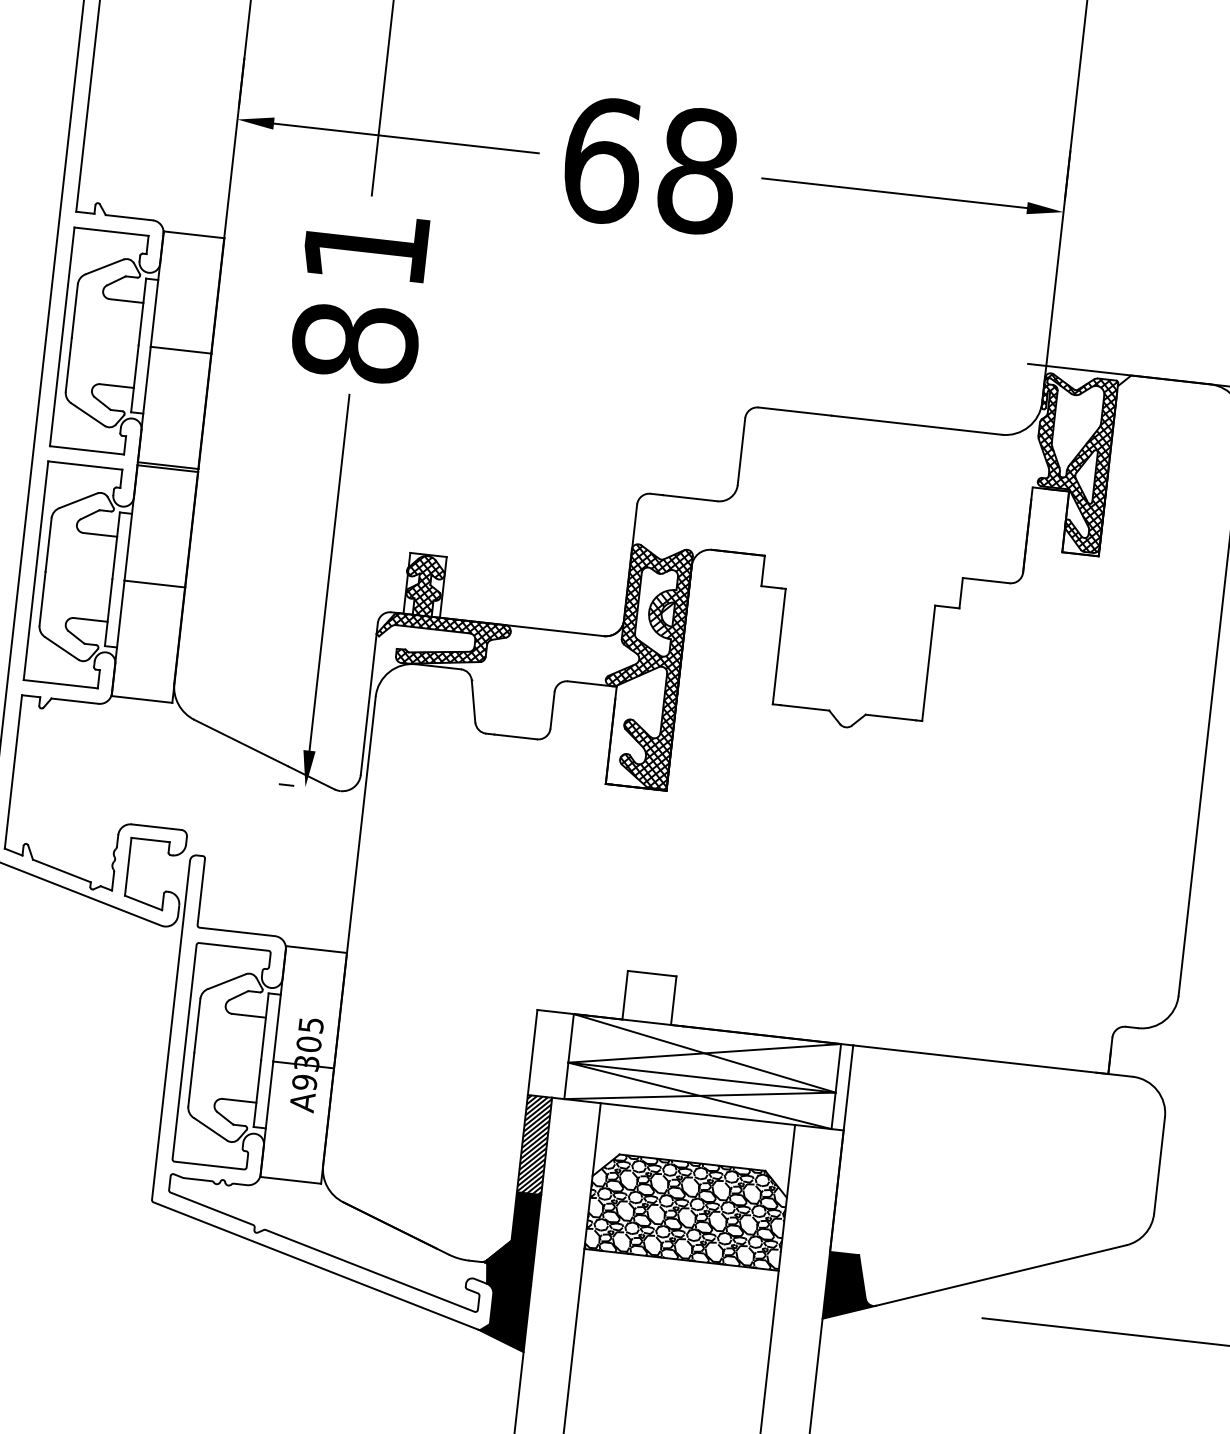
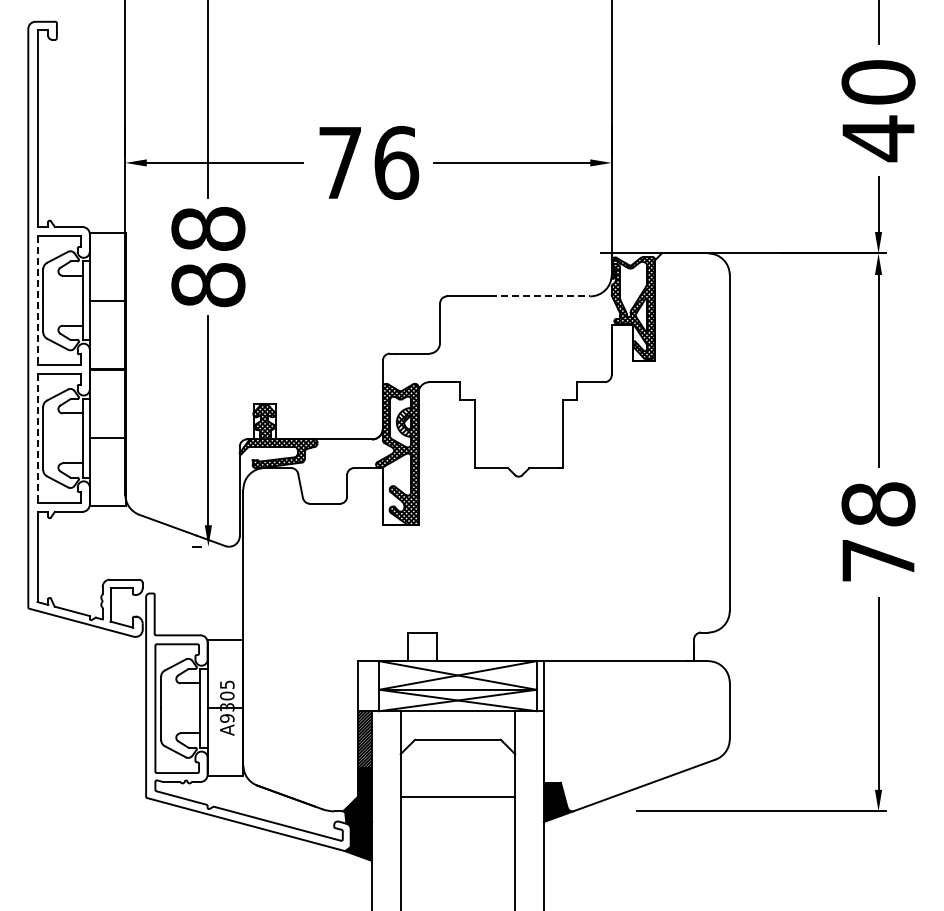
text: (650, 165) -> (368, 162), 68 -> 76
text: (366, 246) -> (208, 228), 81 -> 88
line: (61, 338) -> (37, 301), solid -> dashed
line: (917, 425) -> (540, 296), solid -> dashed
line: (35, 570) -> (37, 438), solid -> dashed
hatch: (686, 1211) -> (457, 768), removed

